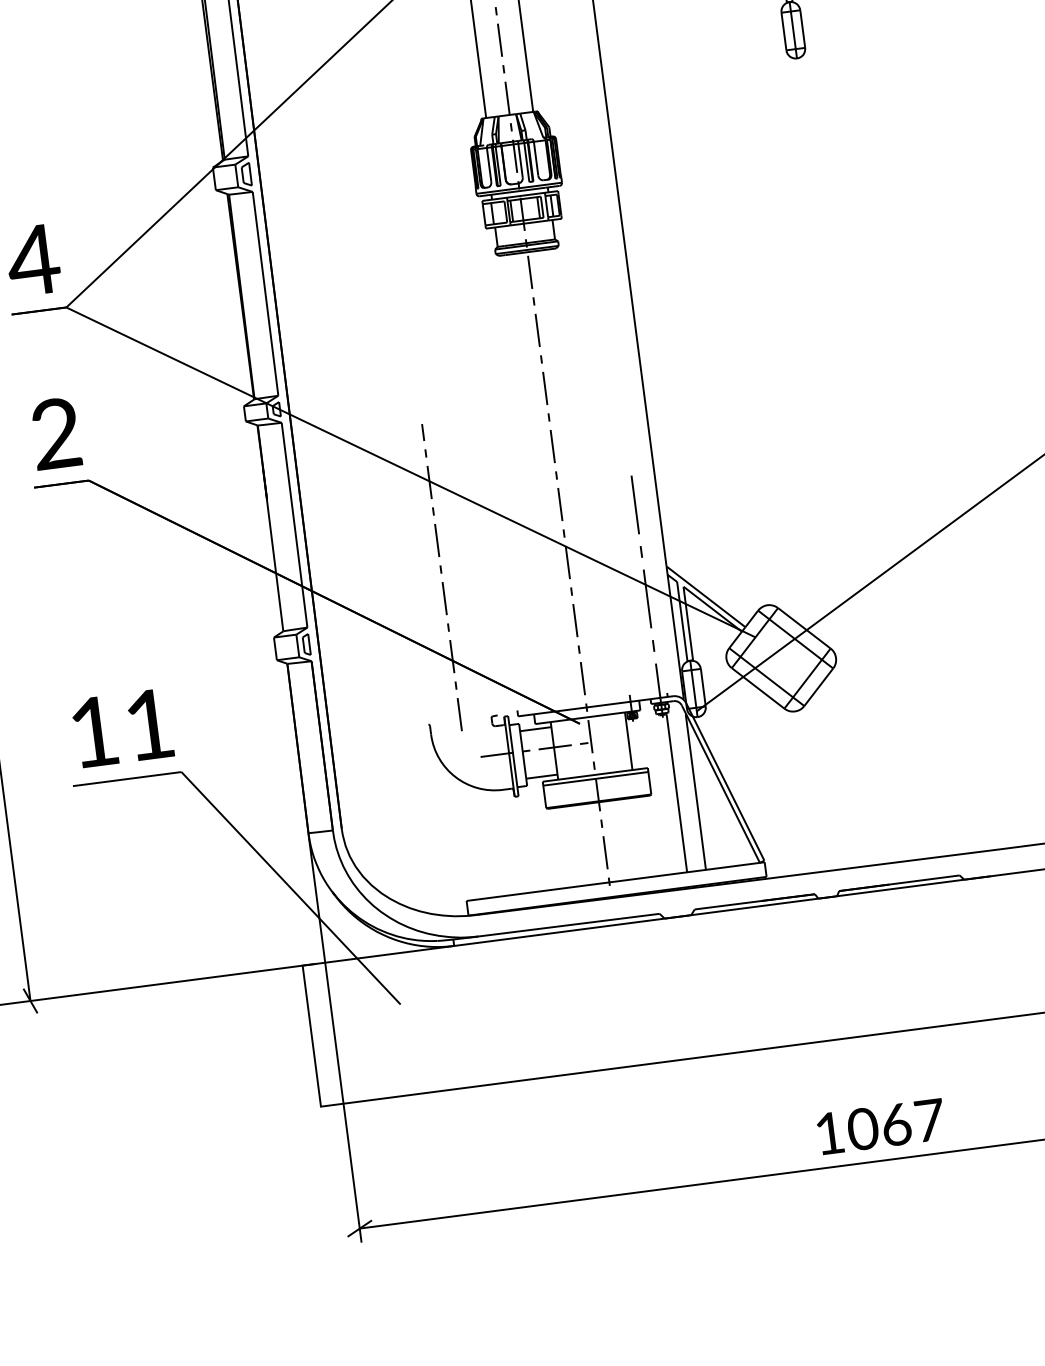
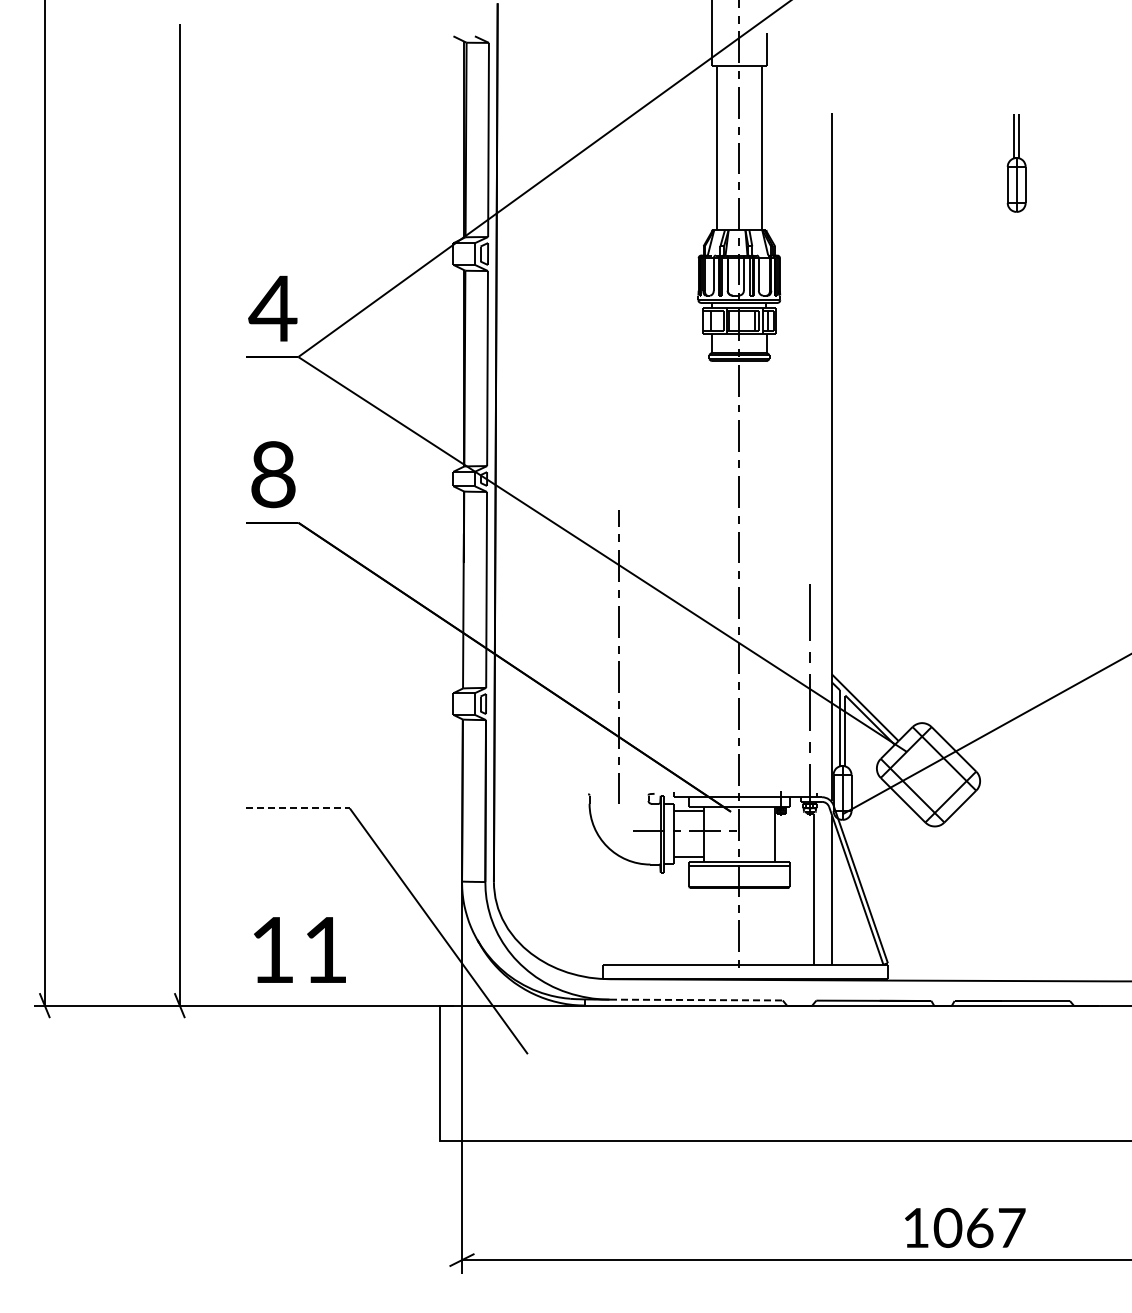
text: (56, 433) -> (273, 474), 2 -> 8
text: (122, 727) -> (299, 949), moved
line: (126, 779) -> (297, 808), solid -> dashed
line: (569, 925) -> (696, 1000), solid -> dashed

